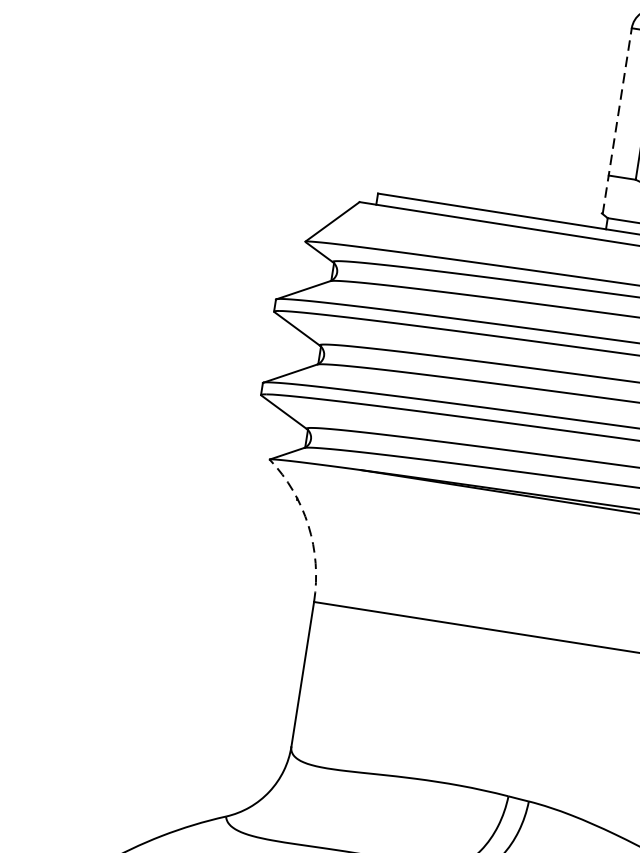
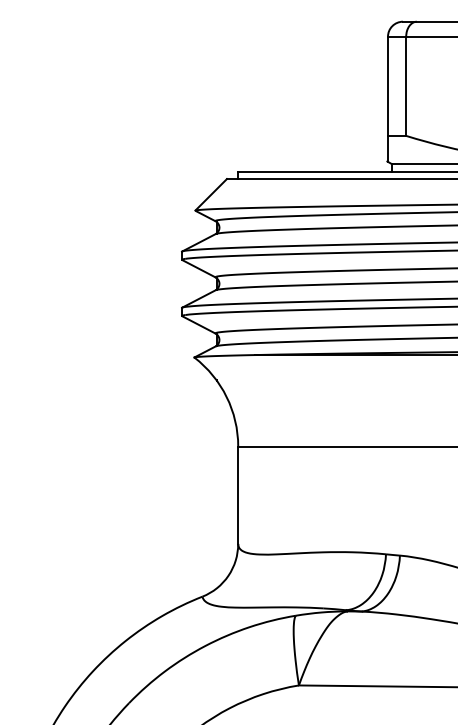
line: (617, 121) -> (388, 99), dashed -> solid
arc: (308, 526) -> (226, 397), dashed -> solid

